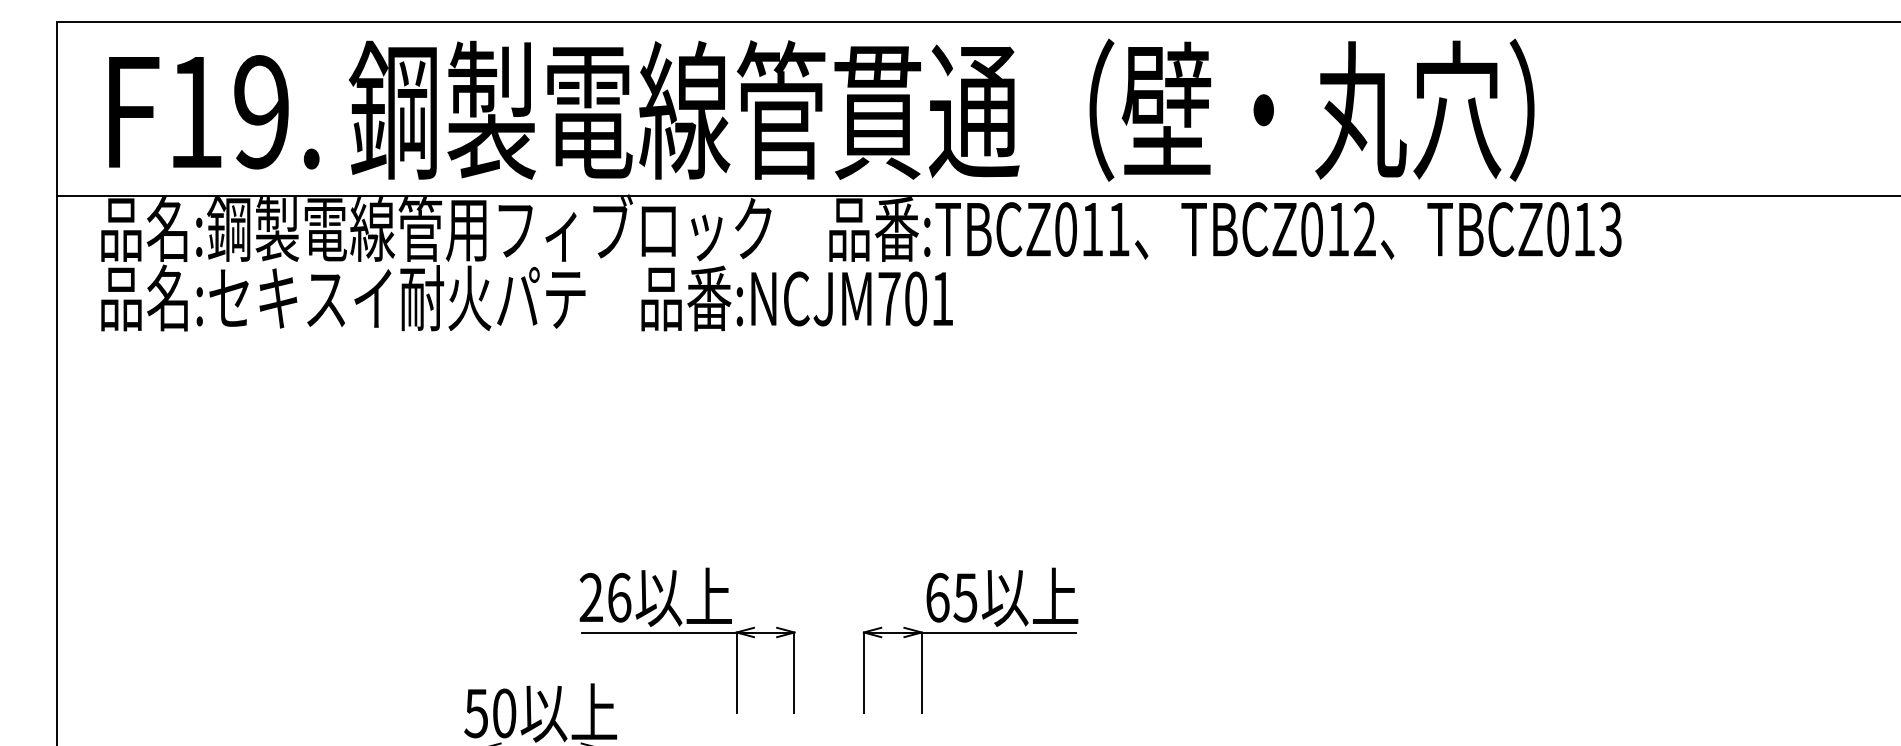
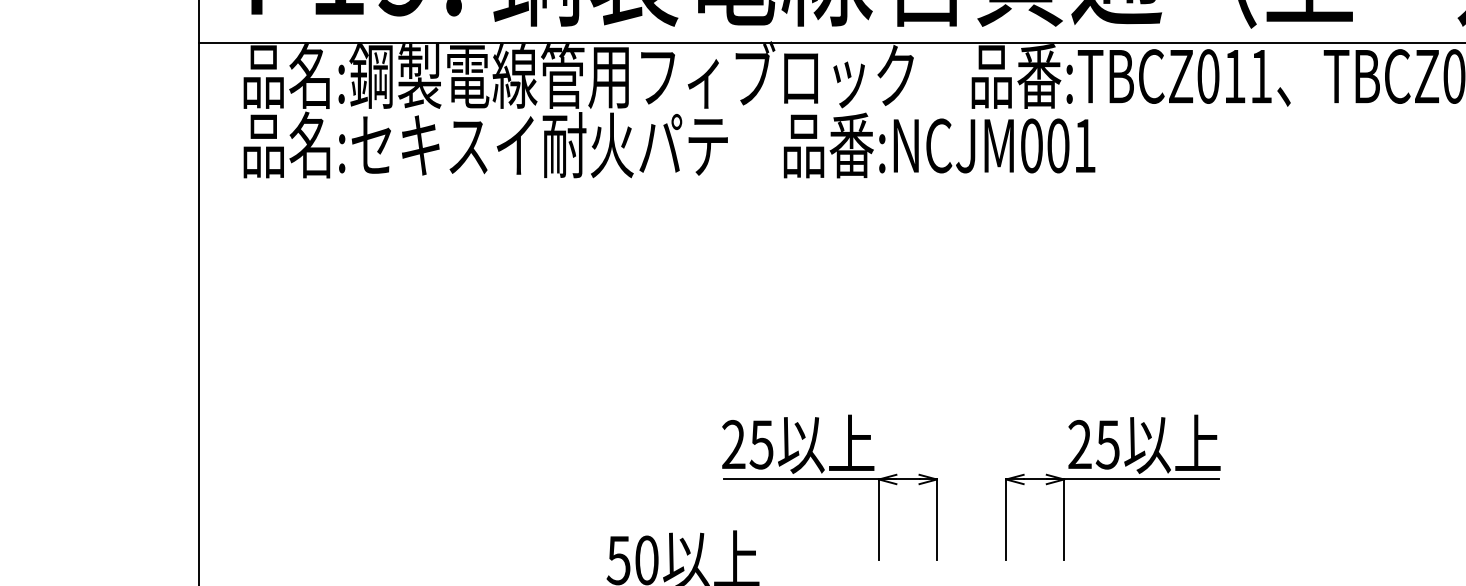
text: (889, 298) -> (1031, 145), :NCJM701 -> :NCJM001
text: (619, 597) -> (761, 444), 26 -> 25
text: (937, 597) -> (1079, 444), 65 -> 25

